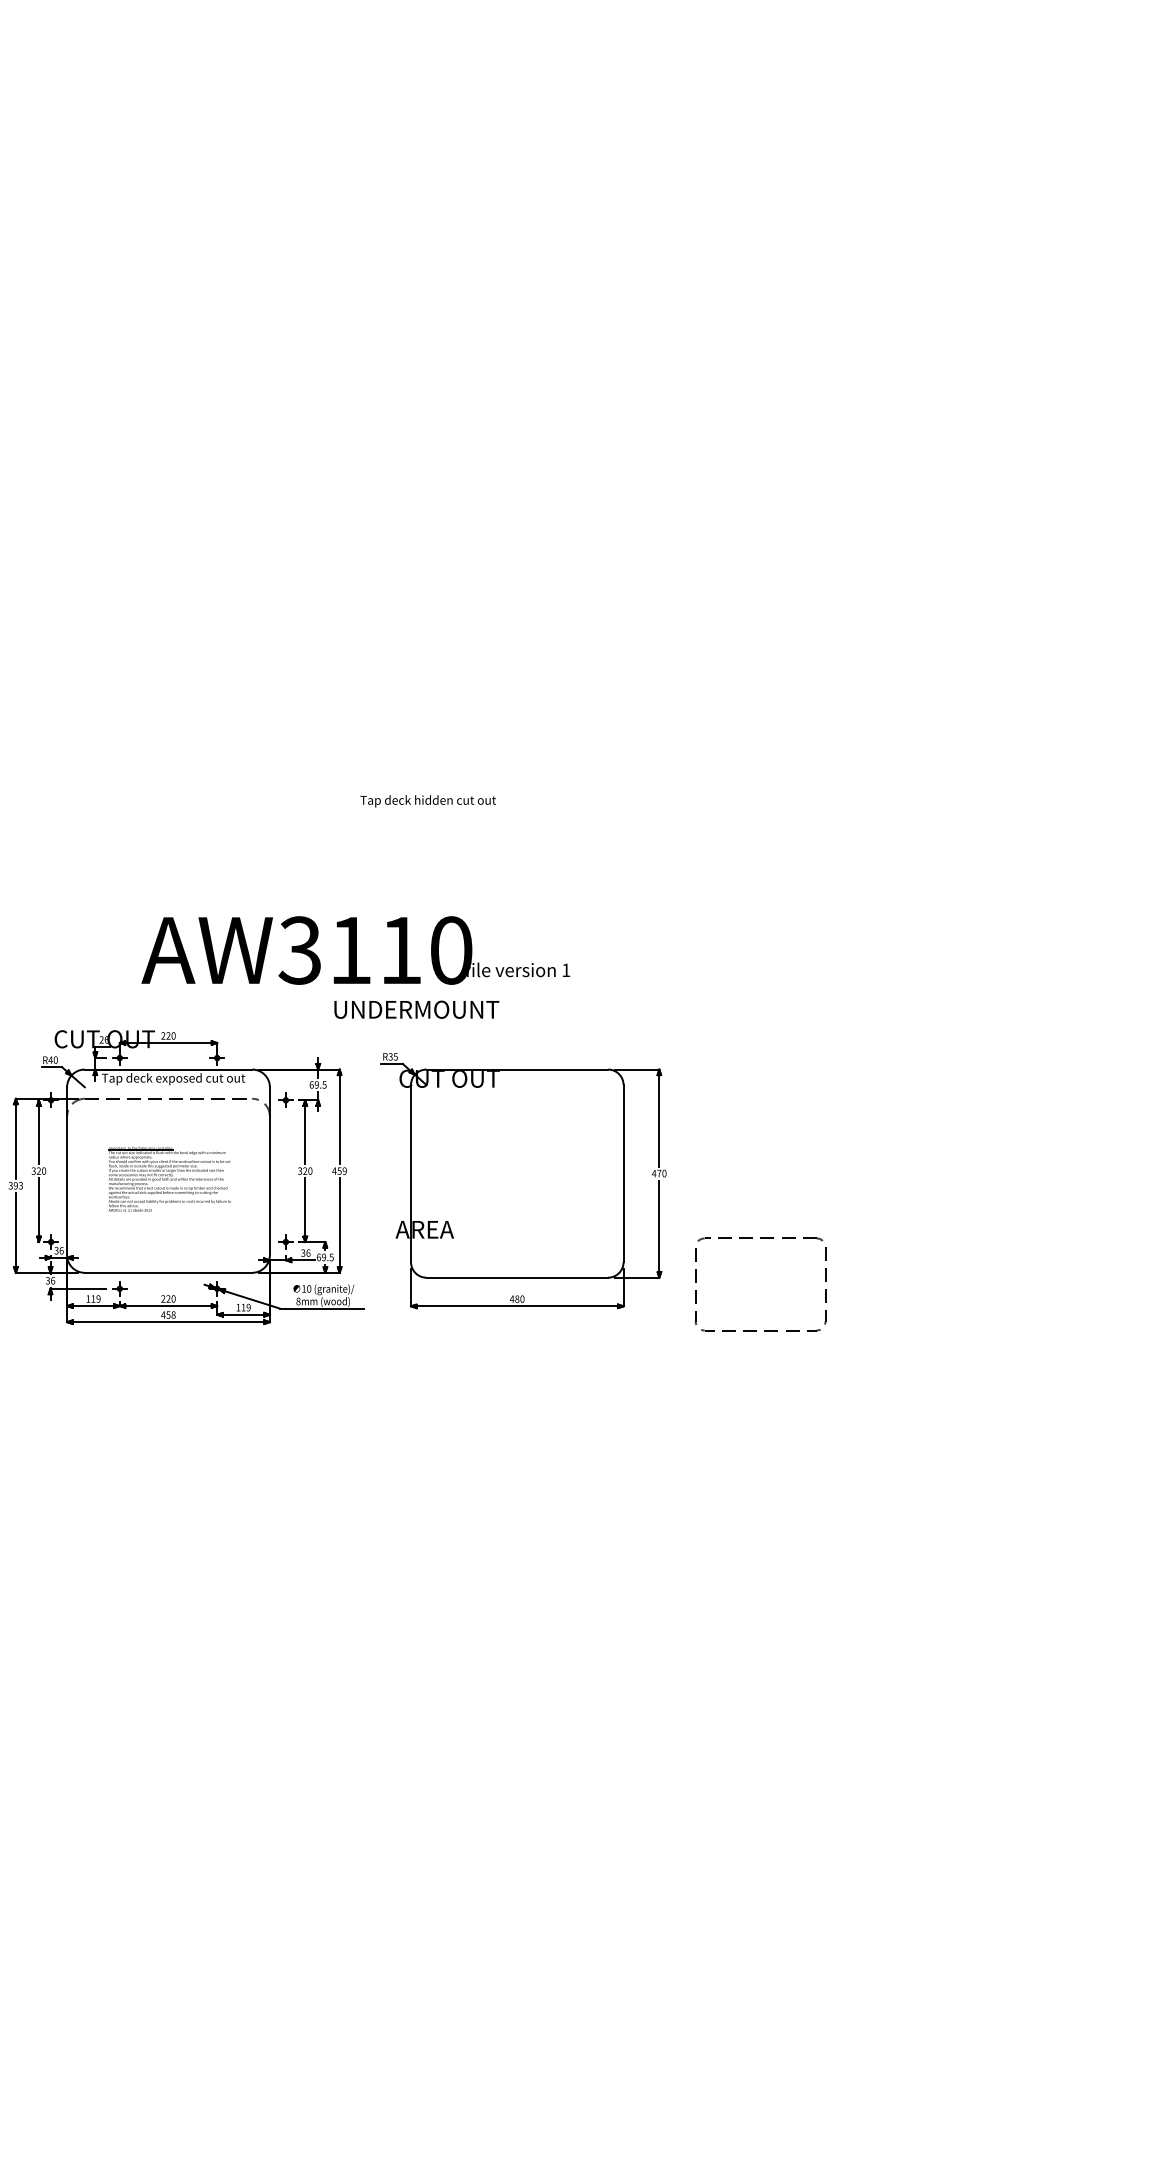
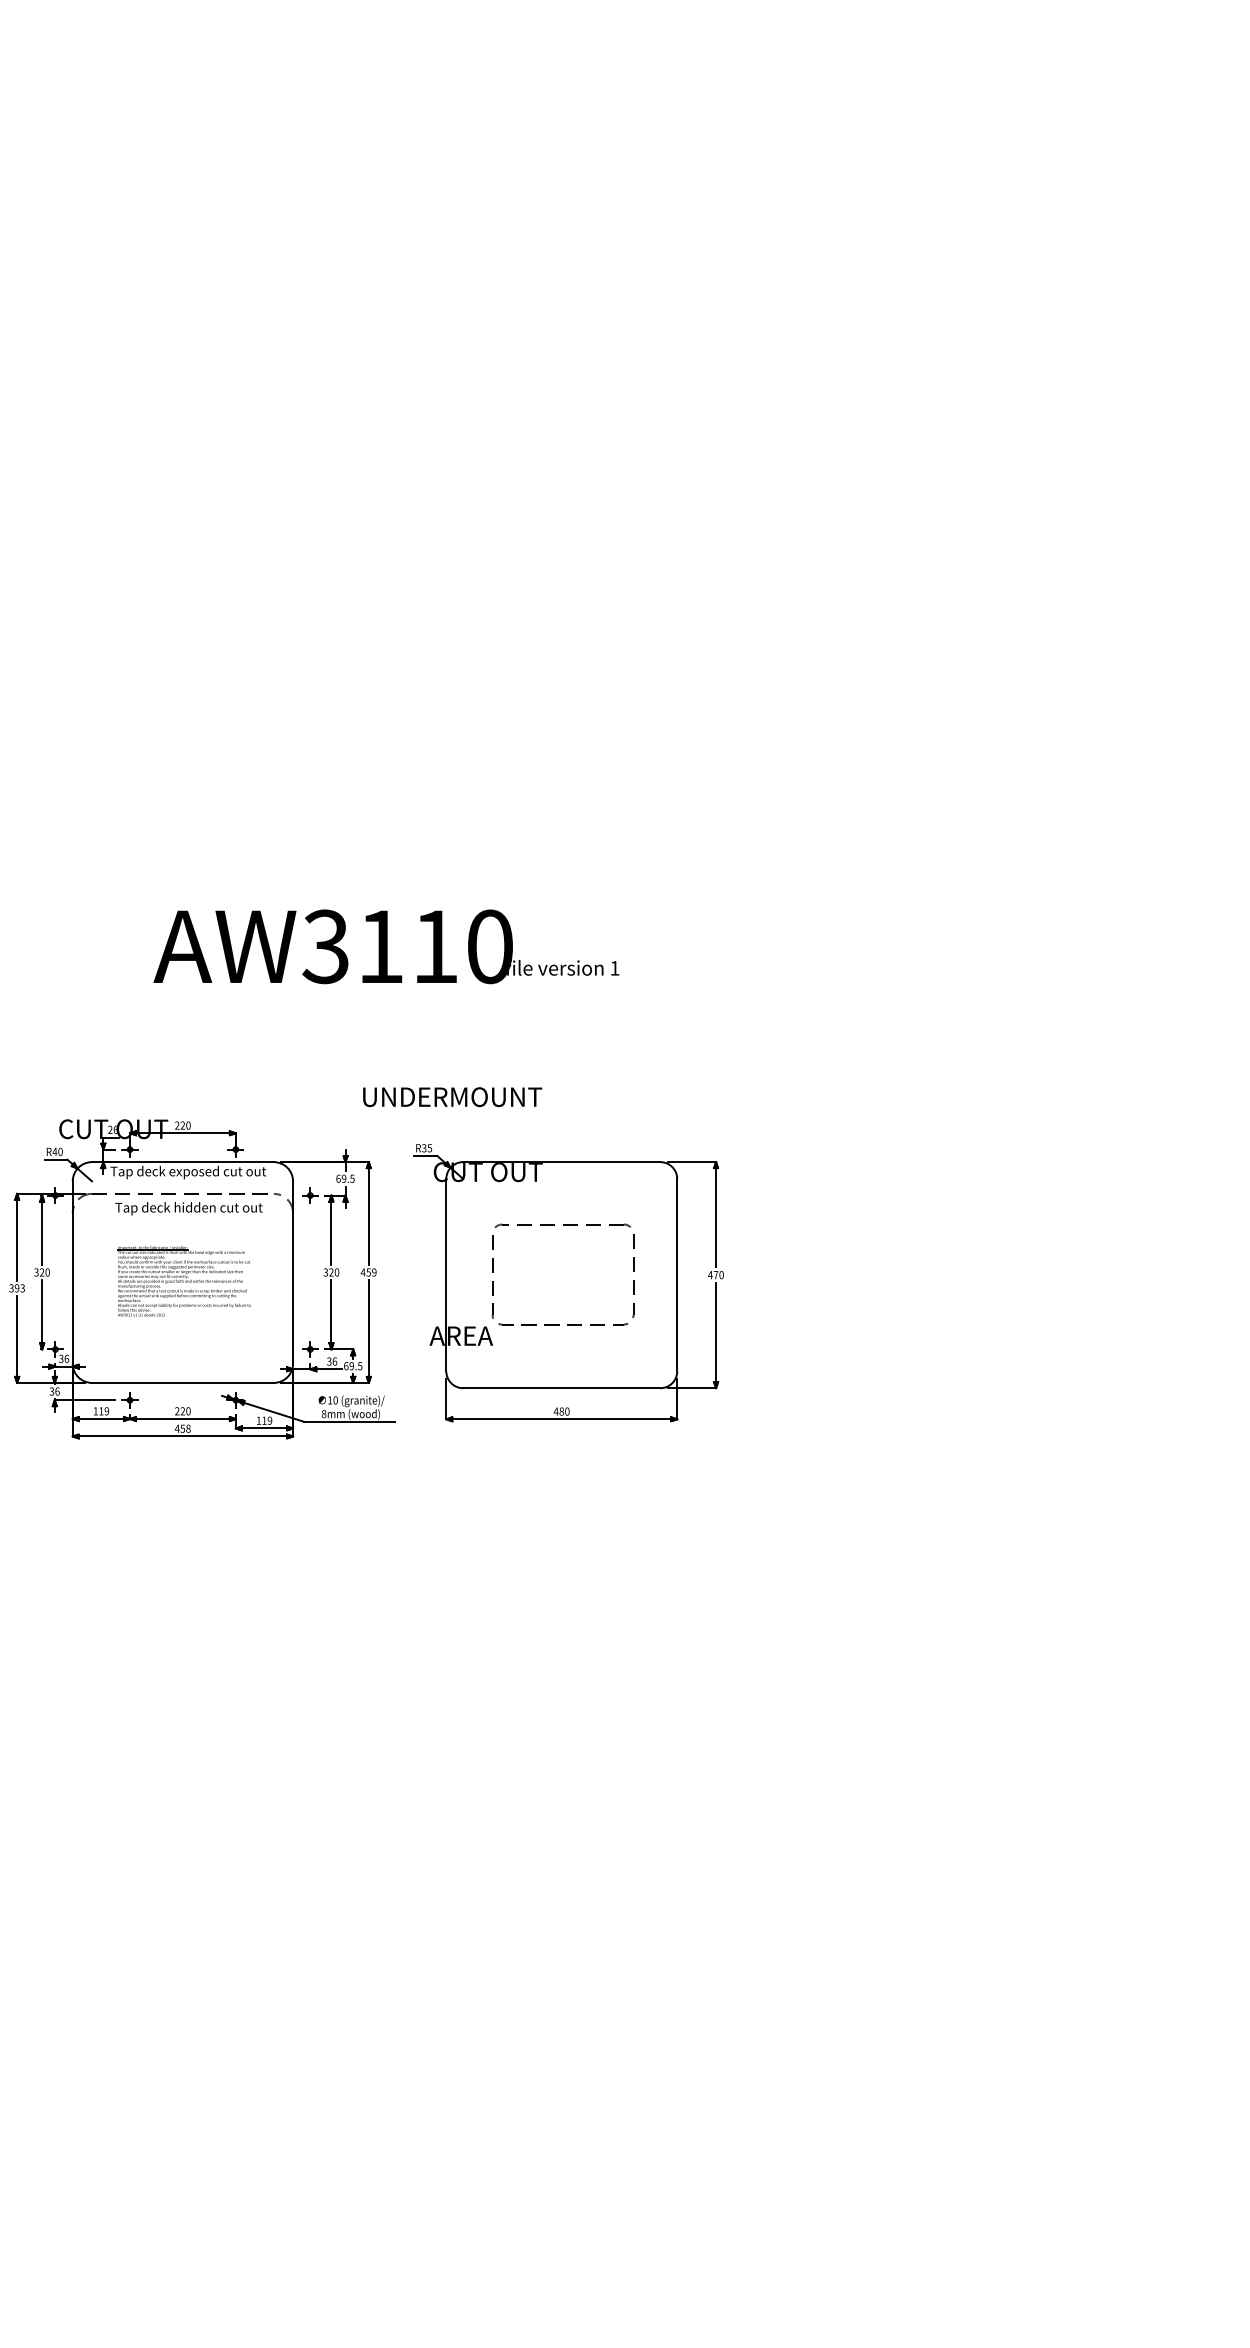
text: (427, 801) -> (188, 1208), moved
text: (355, 950) -> (386, 946), moved
part: (761, 1239) -> (563, 1225), moved

